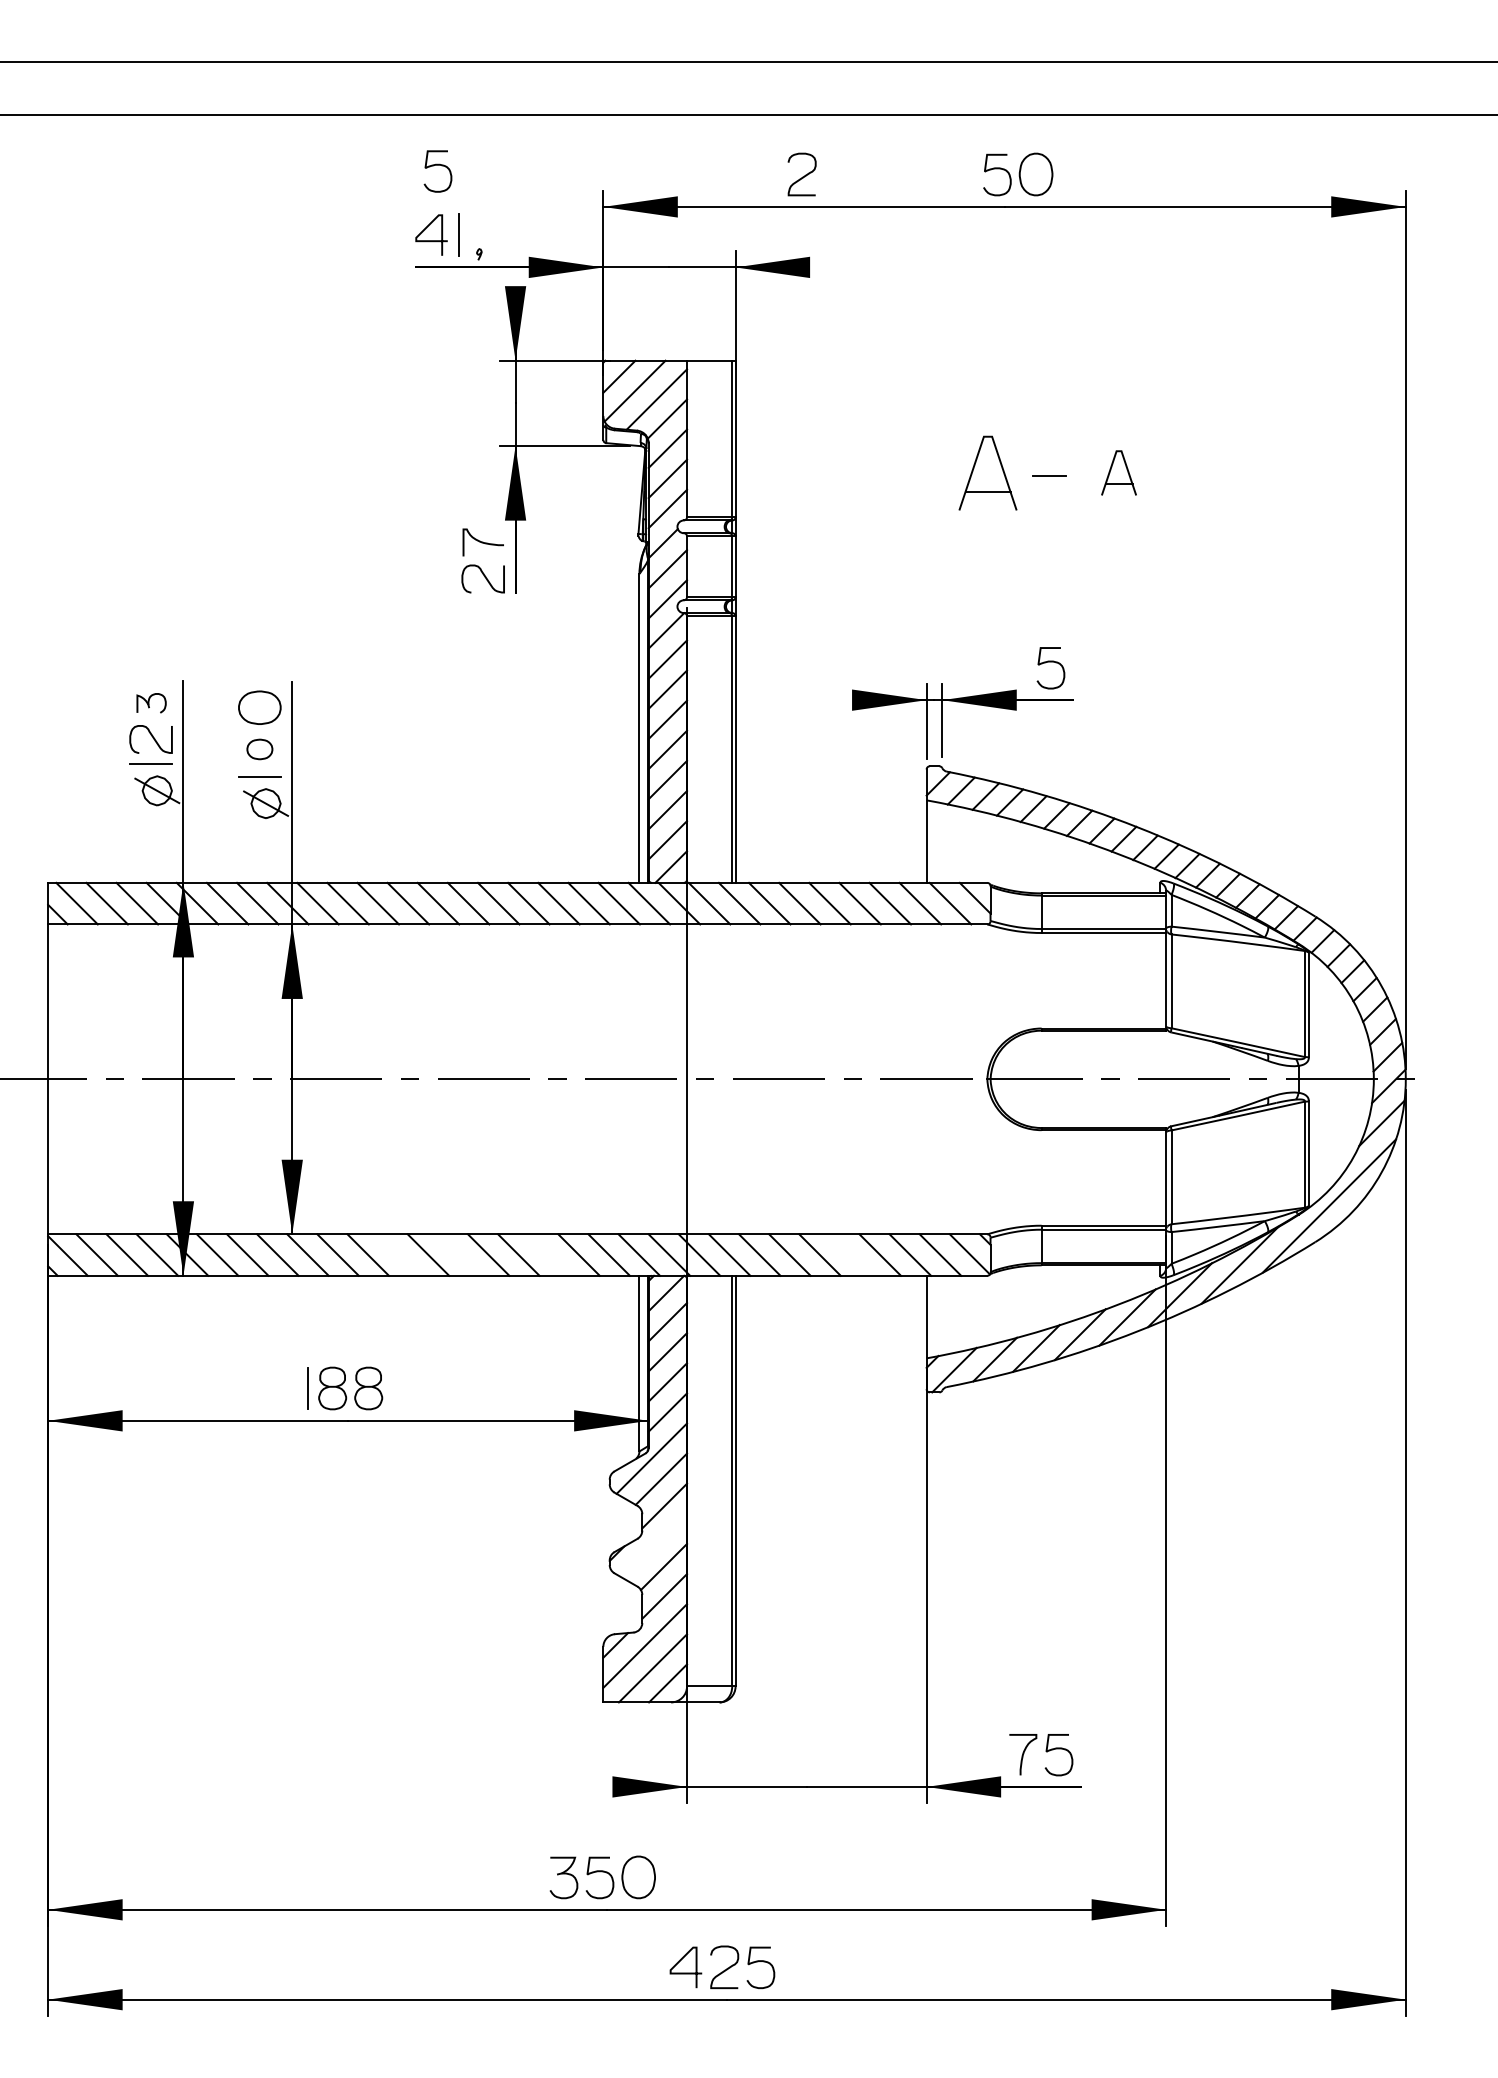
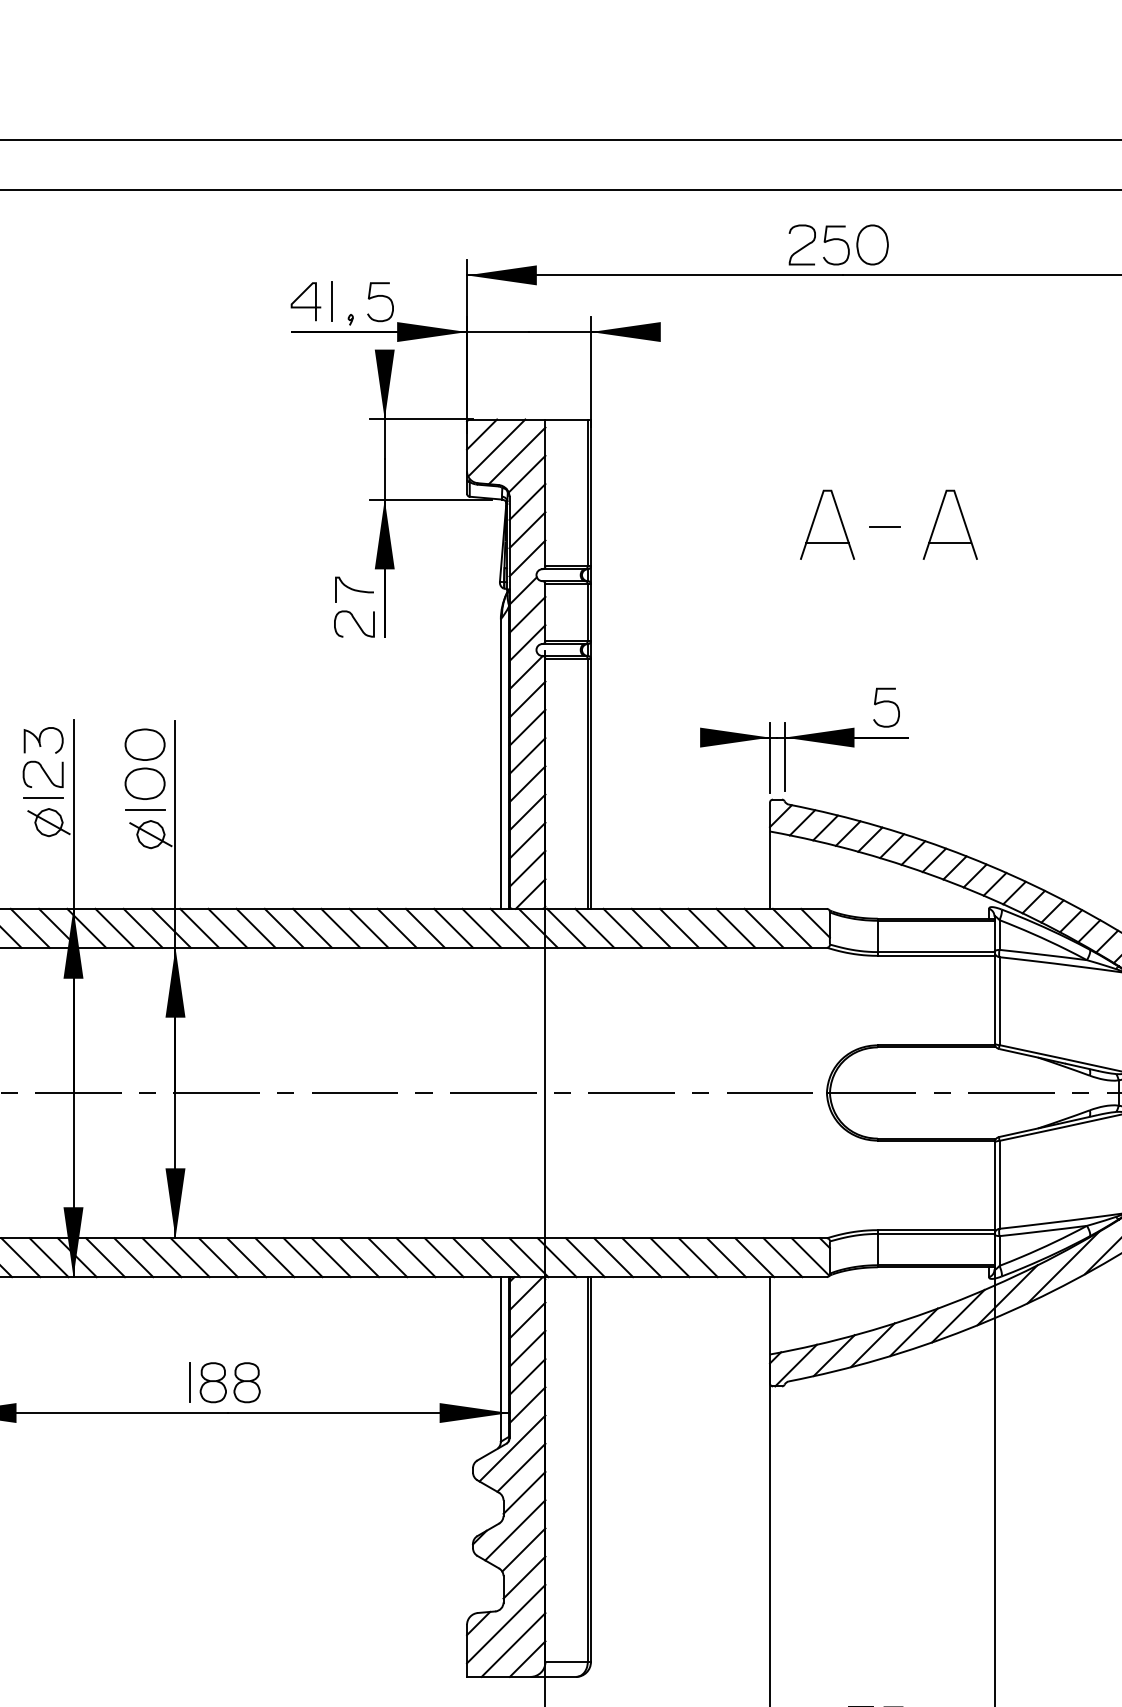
curve: (437, 165) -> (380, 296), moved
curve: (802, 176) -> (802, 246), moved
part: (1118, 472) -> (949, 524), size x1.67
part: (151, 703) -> (43, 740), size x1.43
part: (259, 749) -> (144, 783), size x1.67
line: (398, 1254) -> (275, 1257), added
line: (458, 1254) -> (331, 1257), added
line: (548, 1254) -> (415, 1257), added
line: (849, 1254) -> (697, 1257), added
line: (654, 1545) -> (514, 1529), added

